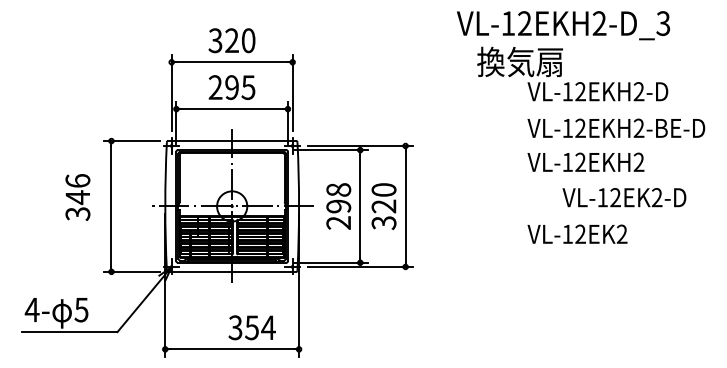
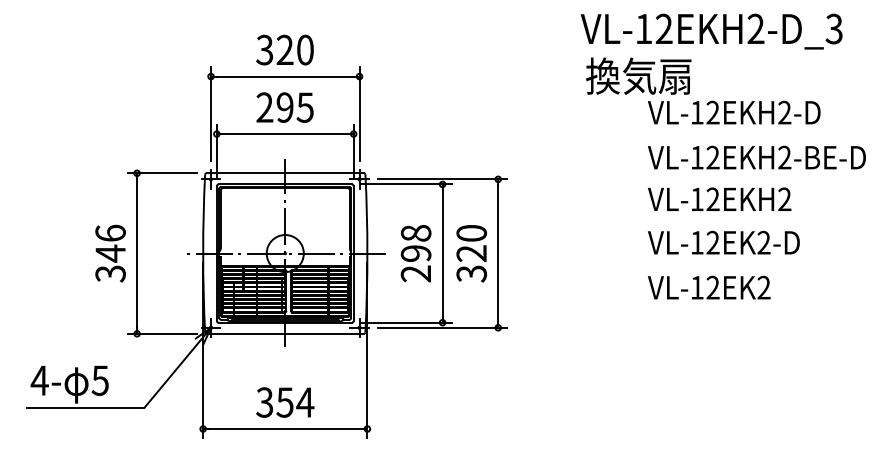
text: (563, 25) -> (711, 31), moved
text: (77, 197) -> (110, 253), moved
text: (624, 197) -> (723, 242), moved
text: (251, 327) -> (284, 402), moved

